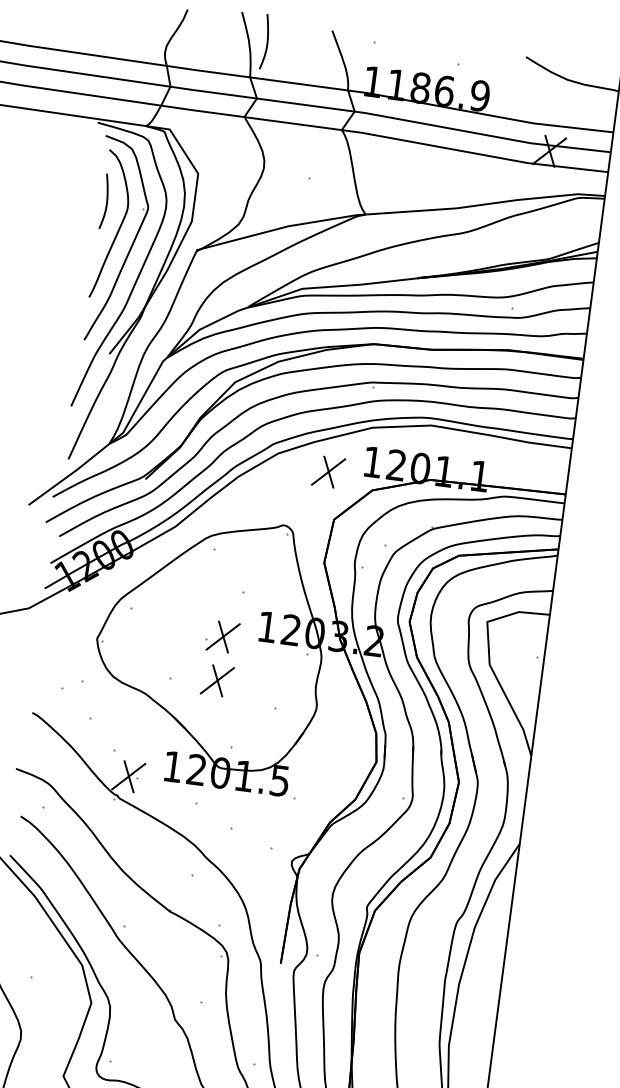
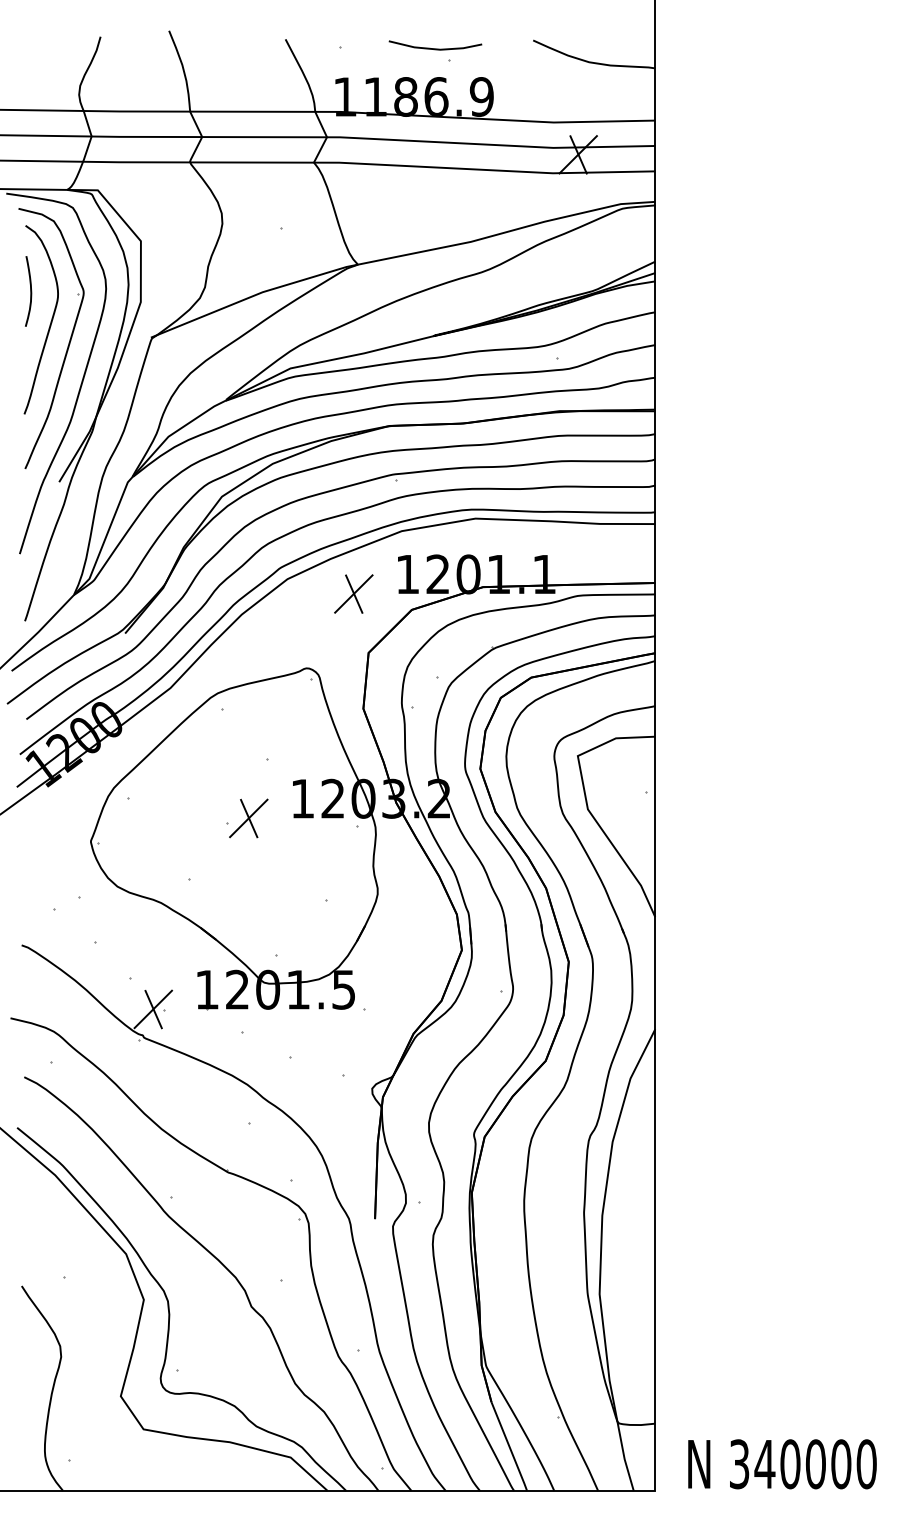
curve: (267, 42) -> (205, 64), removed
line: (448, 53) -> (435, 48), added
part: (217, 680) -> (248, 874), removed

